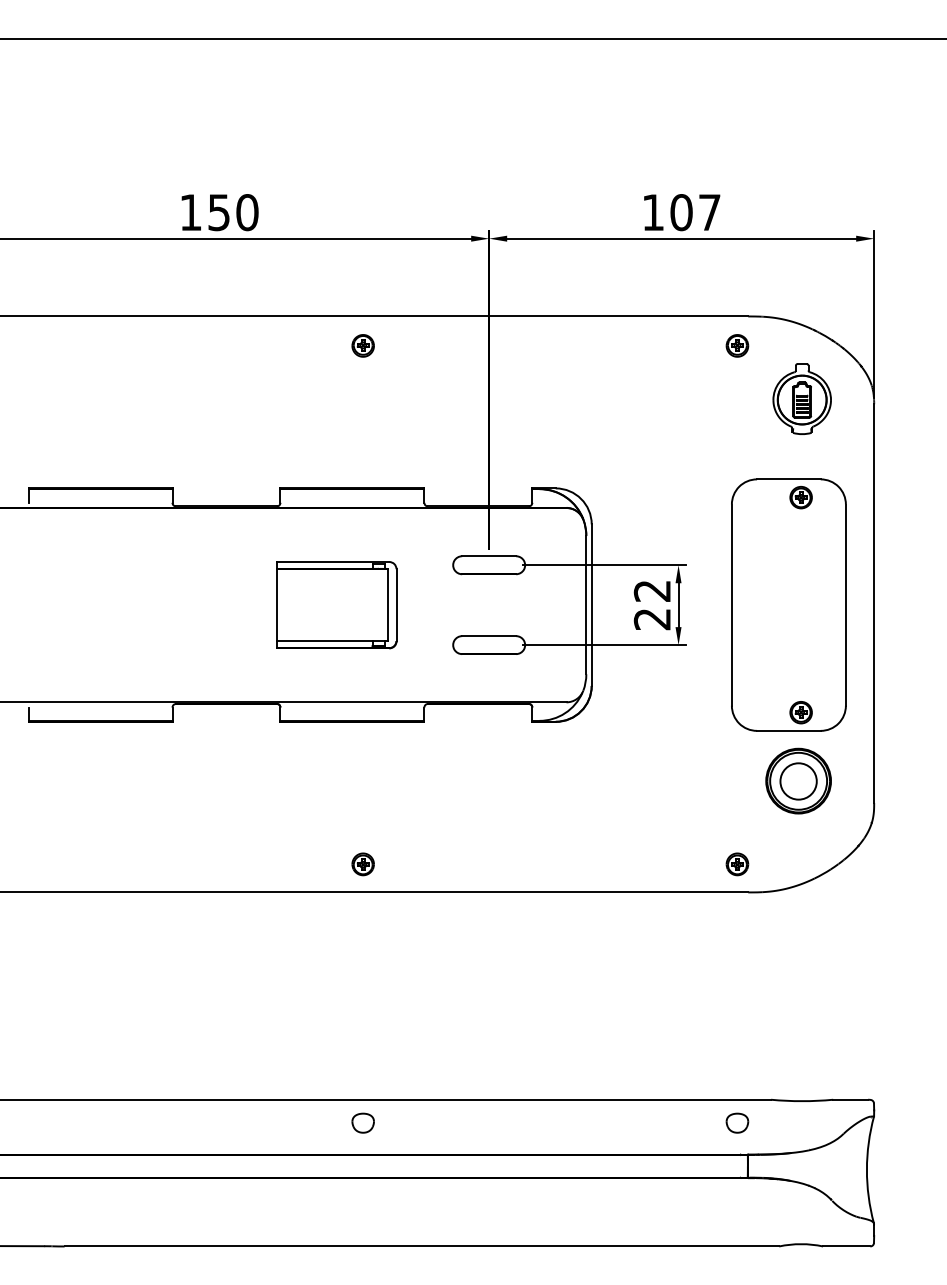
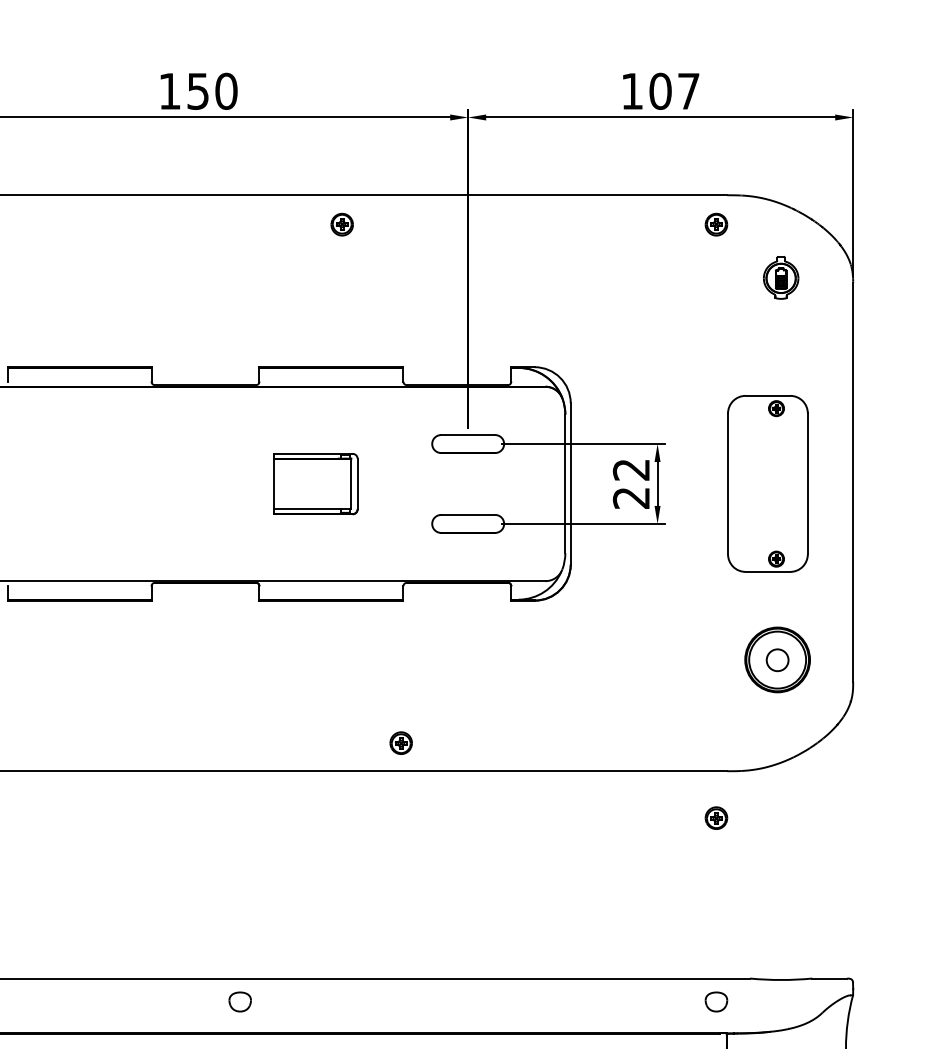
part: (801, 398) -> (780, 277), size x0.6
part: (788, 604) -> (767, 483), size x0.7
part: (336, 605) -> (315, 484), size x0.7
circle: (798, 781) -> (777, 660), size x0.6
part: (362, 864) -> (400, 743), moved
part: (737, 864) -> (716, 818), moved
part: (362, 1122) -> (239, 1001), moved

